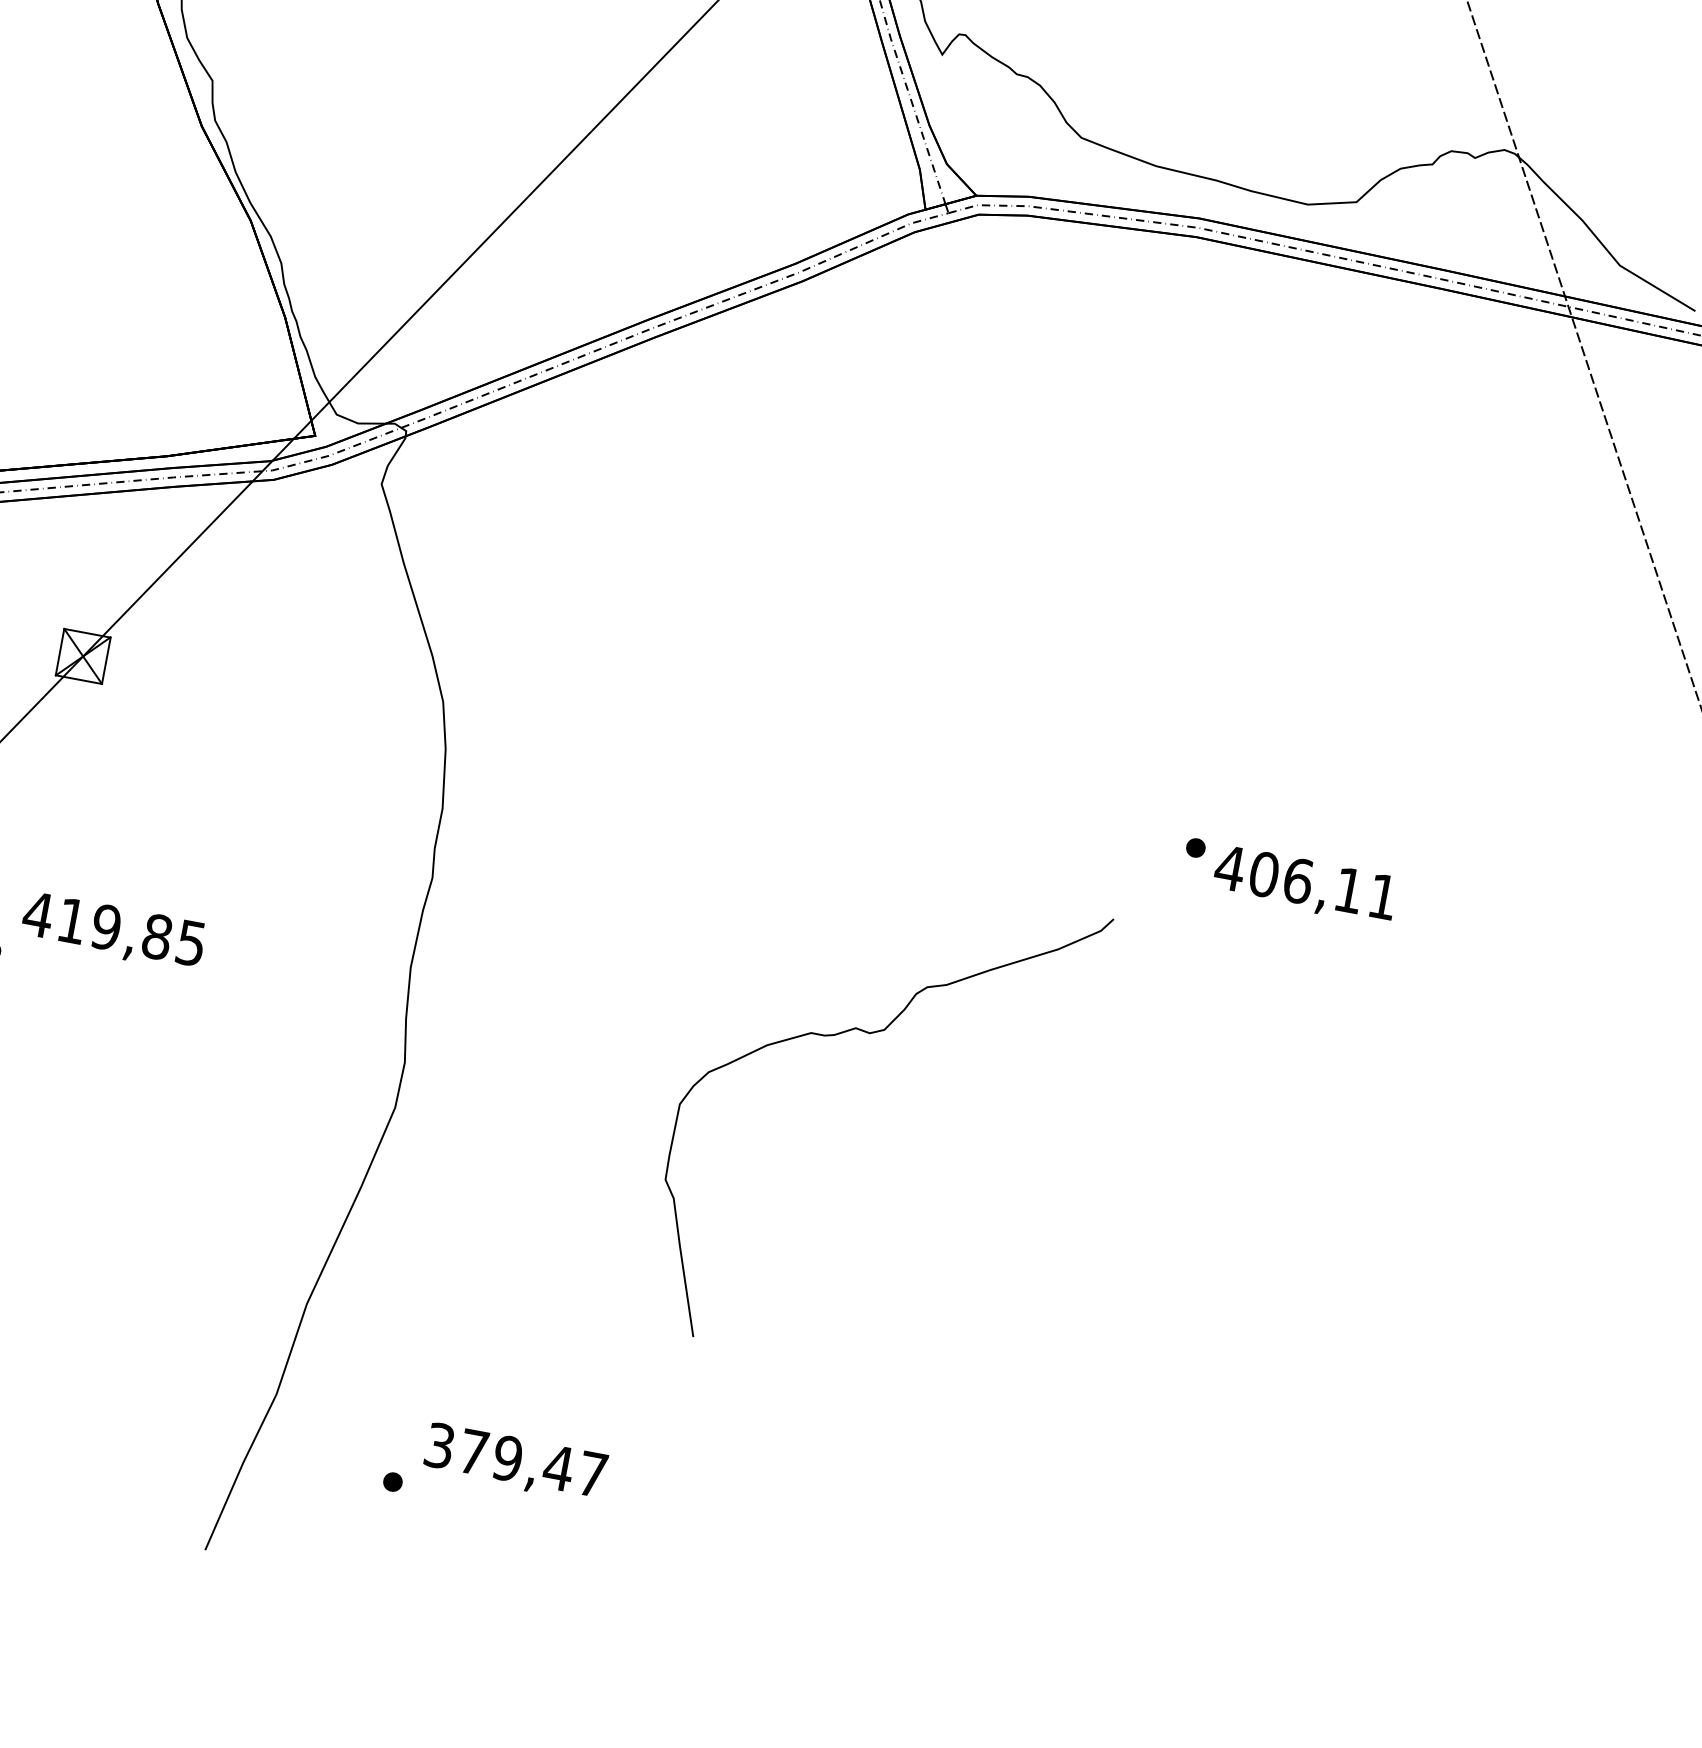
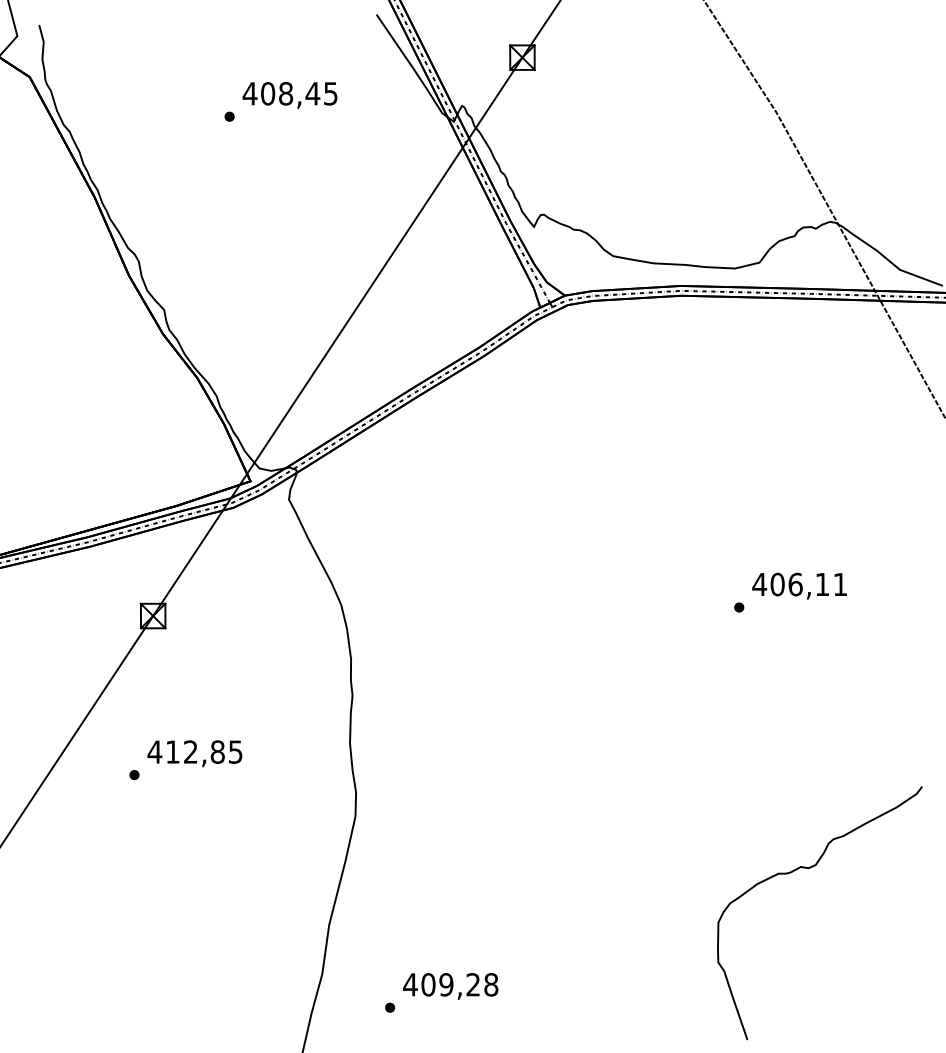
text: (1305, 884) -> (799, 585), moved
text: (105, 926) -> (190, 751), 419,85 -> 412,85
curve: (869, 1035) -> (808, 869), moved
text: (515, 1459) -> (450, 984), 379,47 -> 409,28

